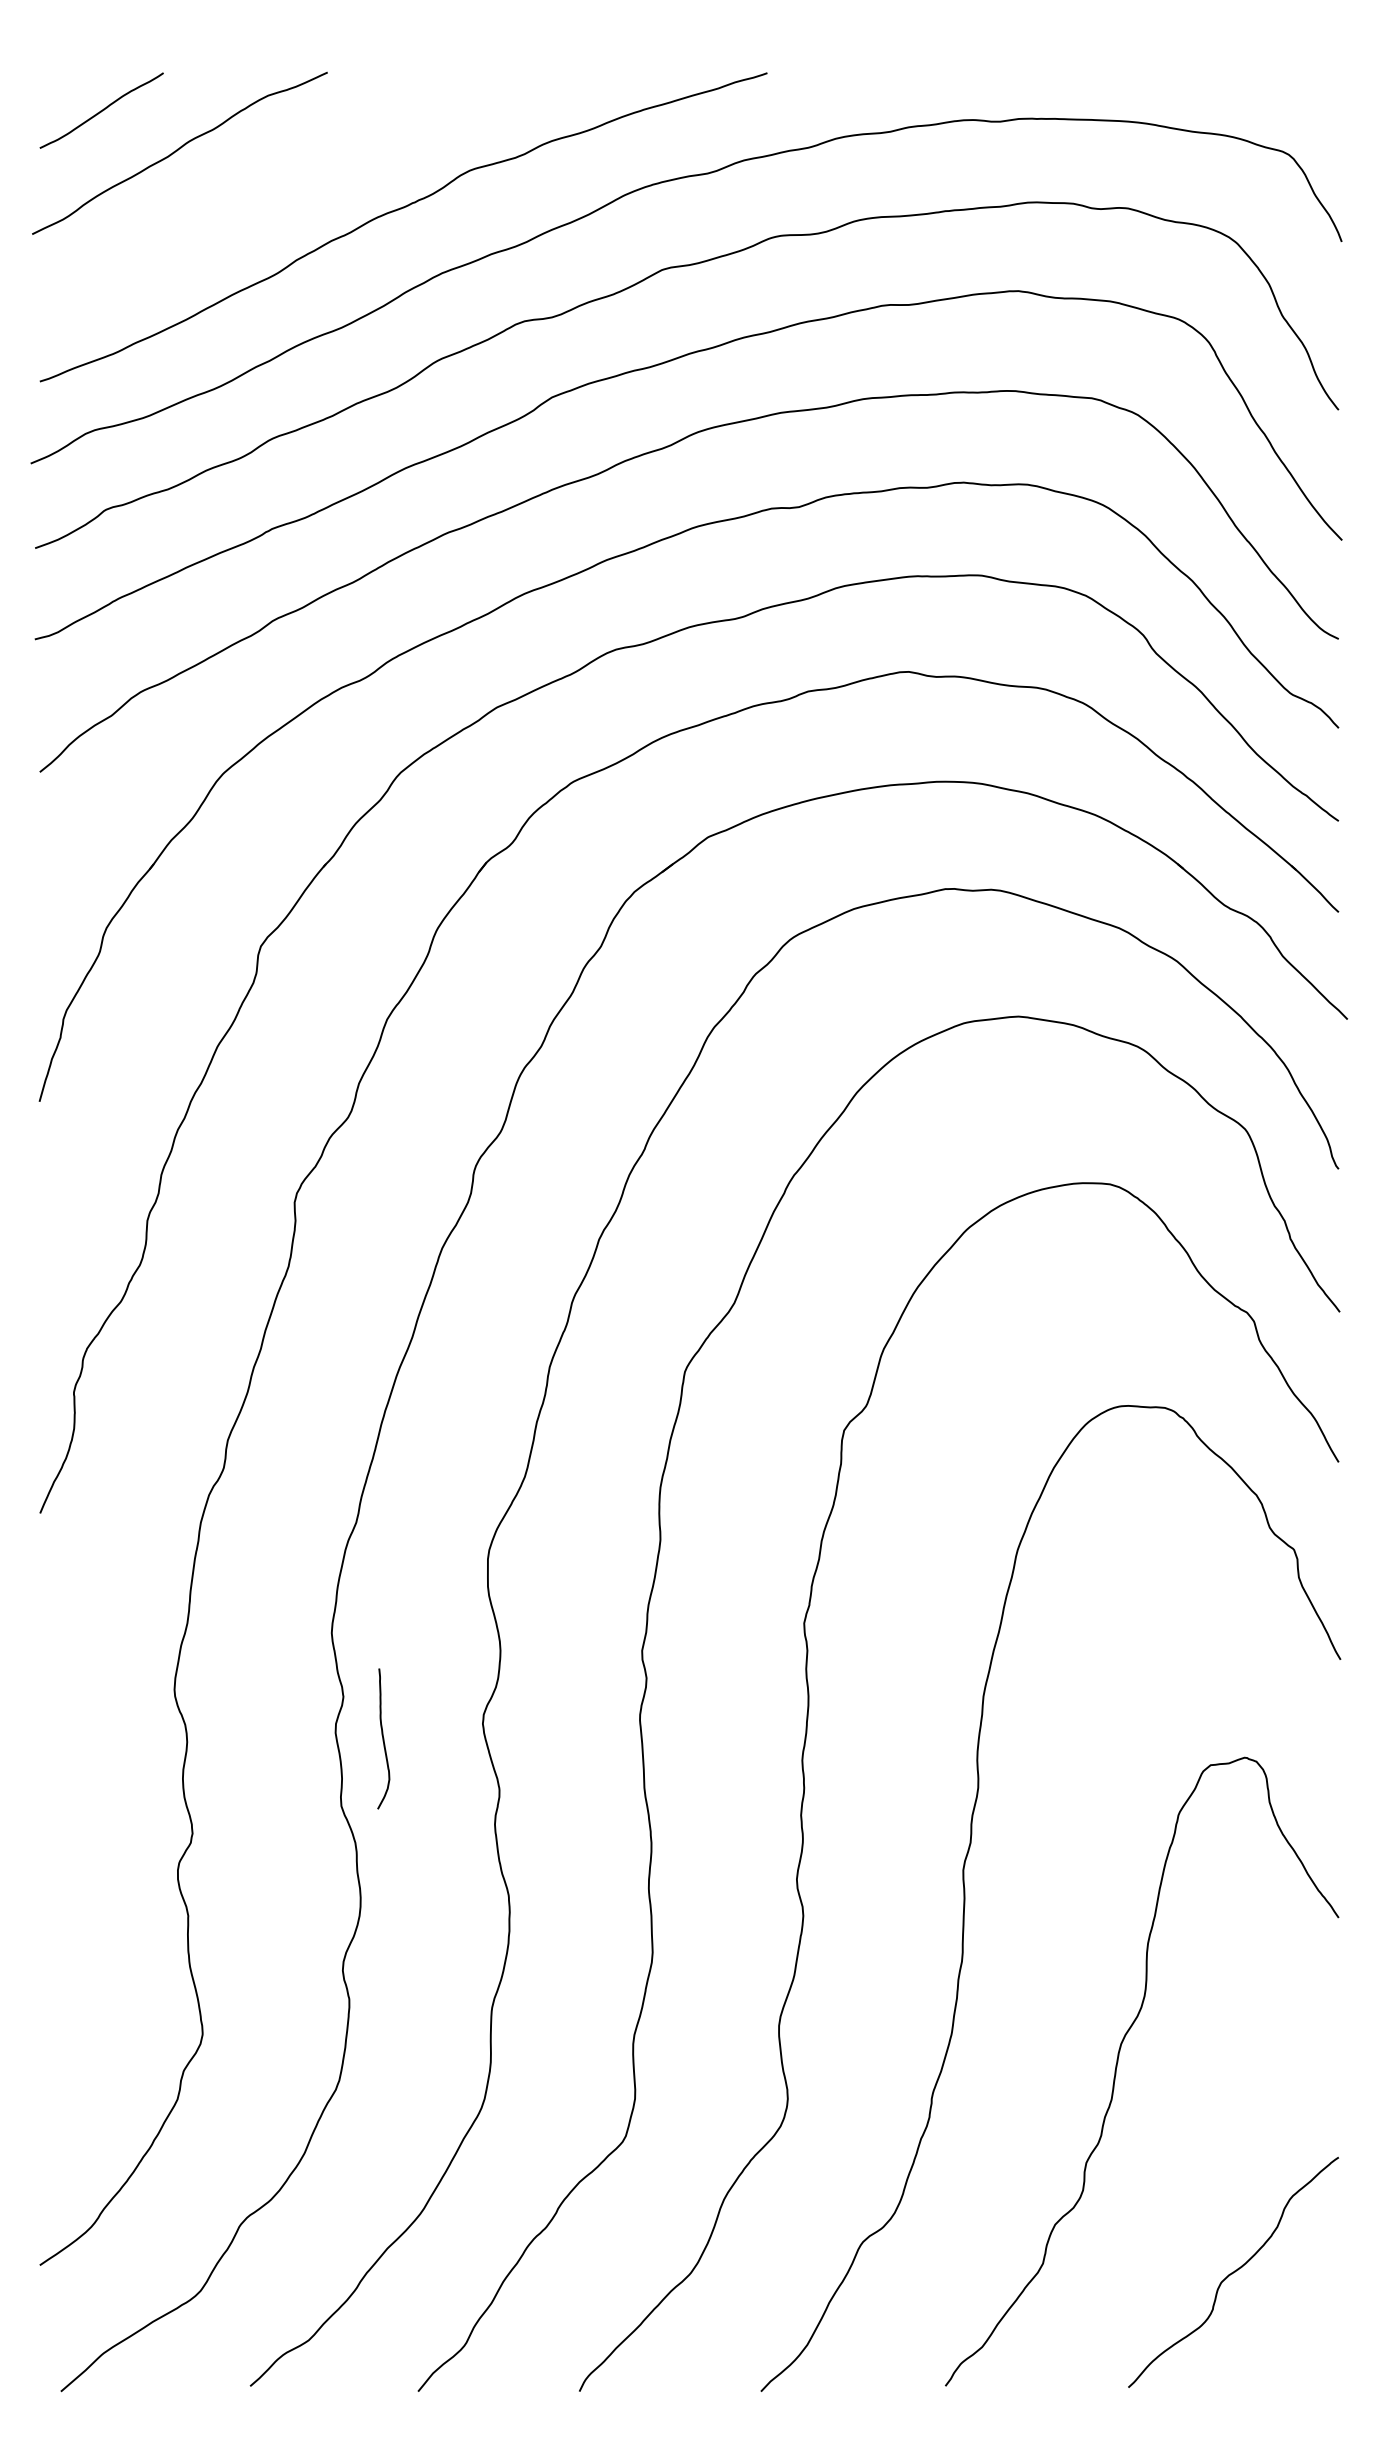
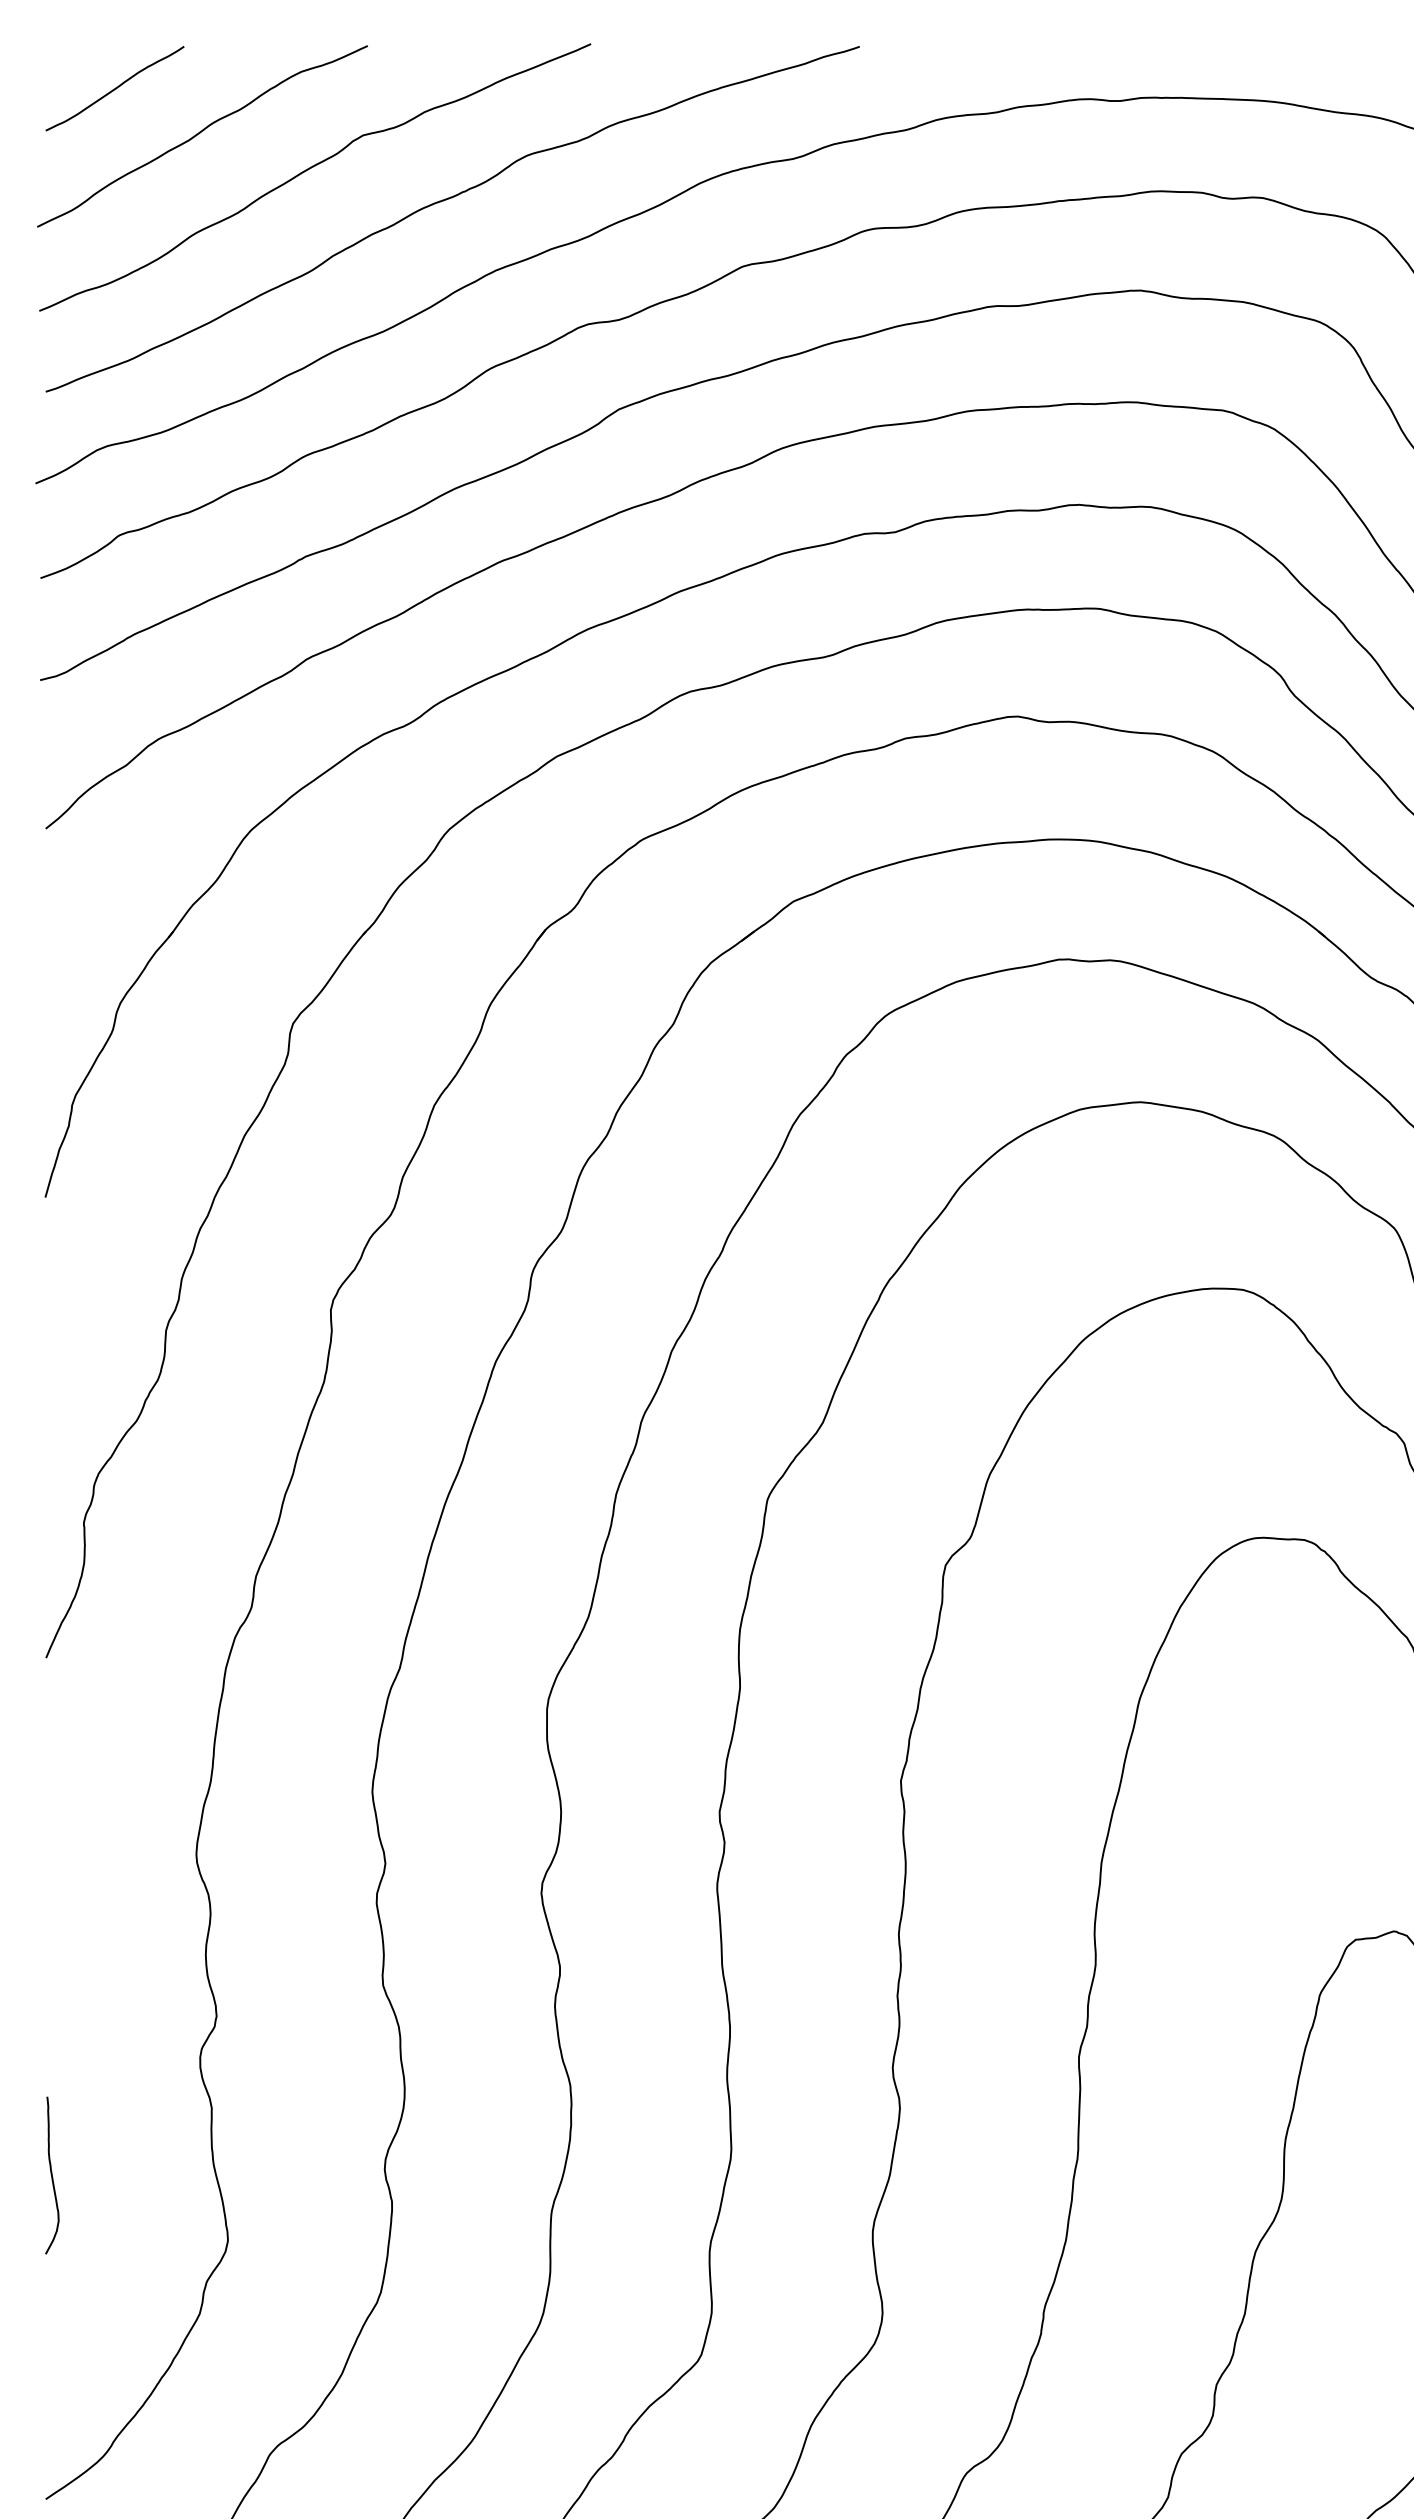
curve: (275, 183) -> (309, 170), added
curve: (383, 1738) -> (52, 2175), moved

